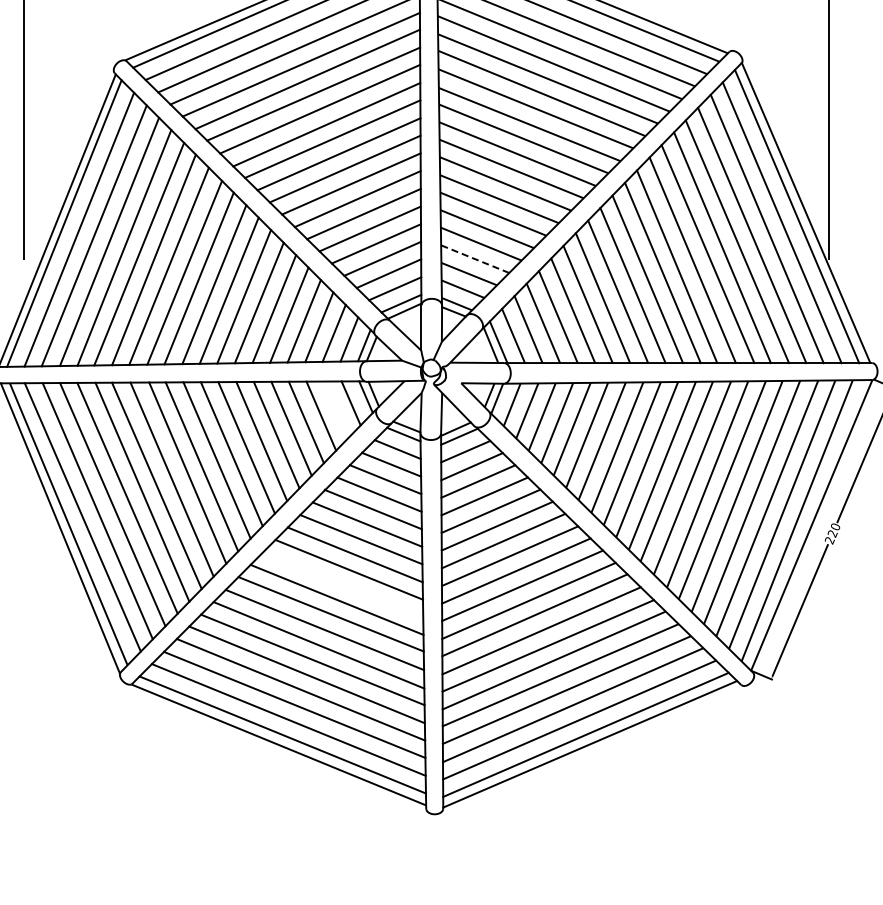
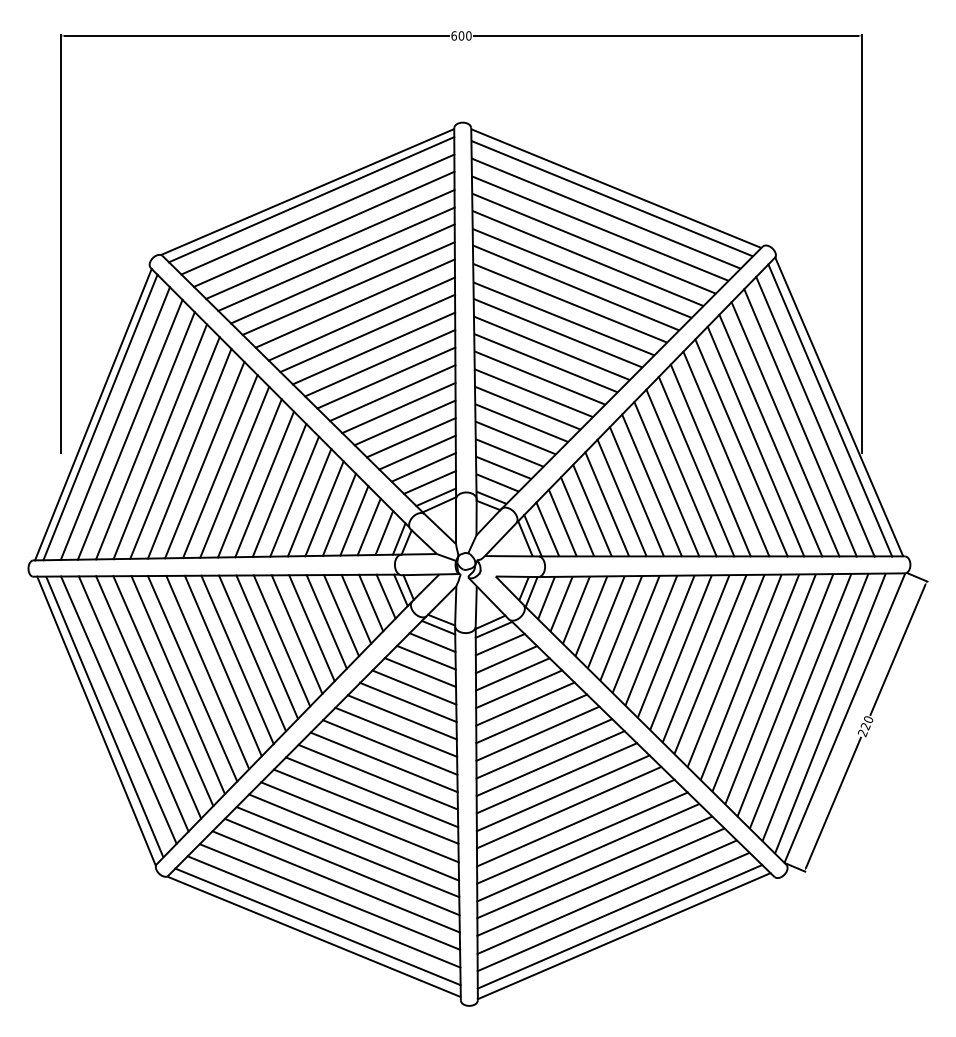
line: (475, 258) -> (509, 452), dashed -> solid
line: (336, 409) -> (371, 602), added
line: (342, 583) -> (377, 776), added

